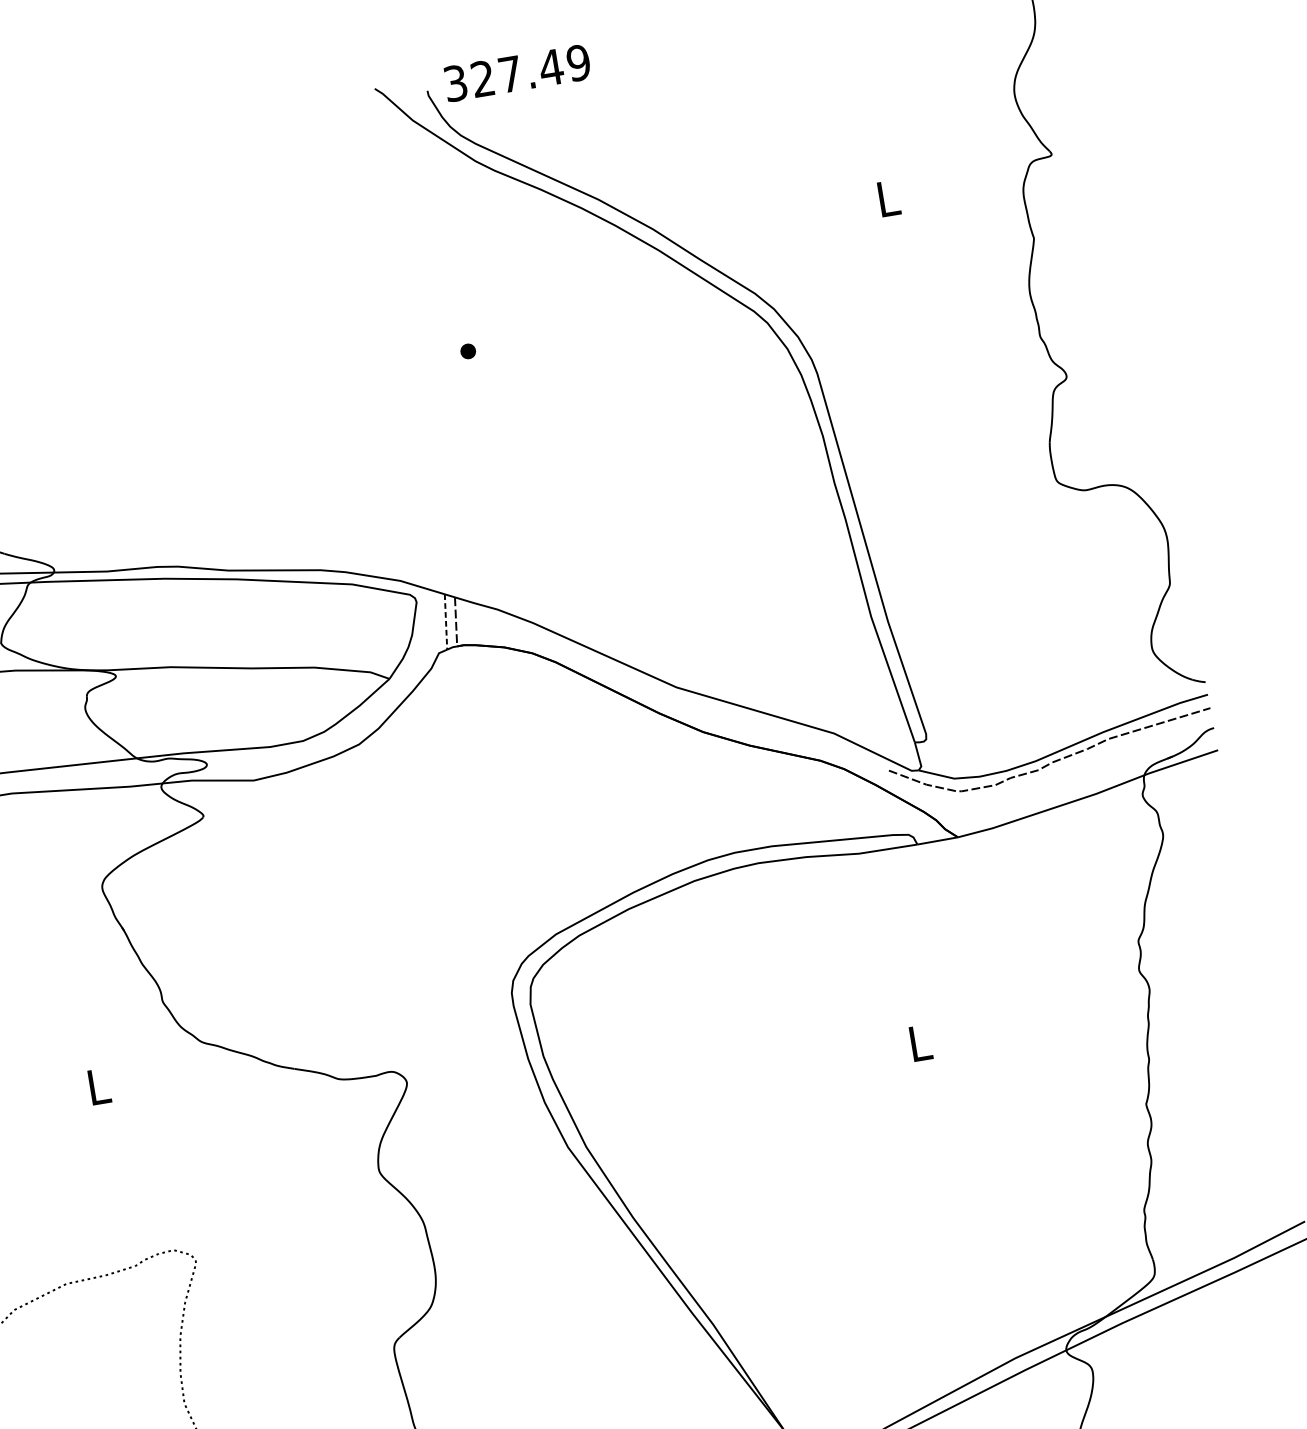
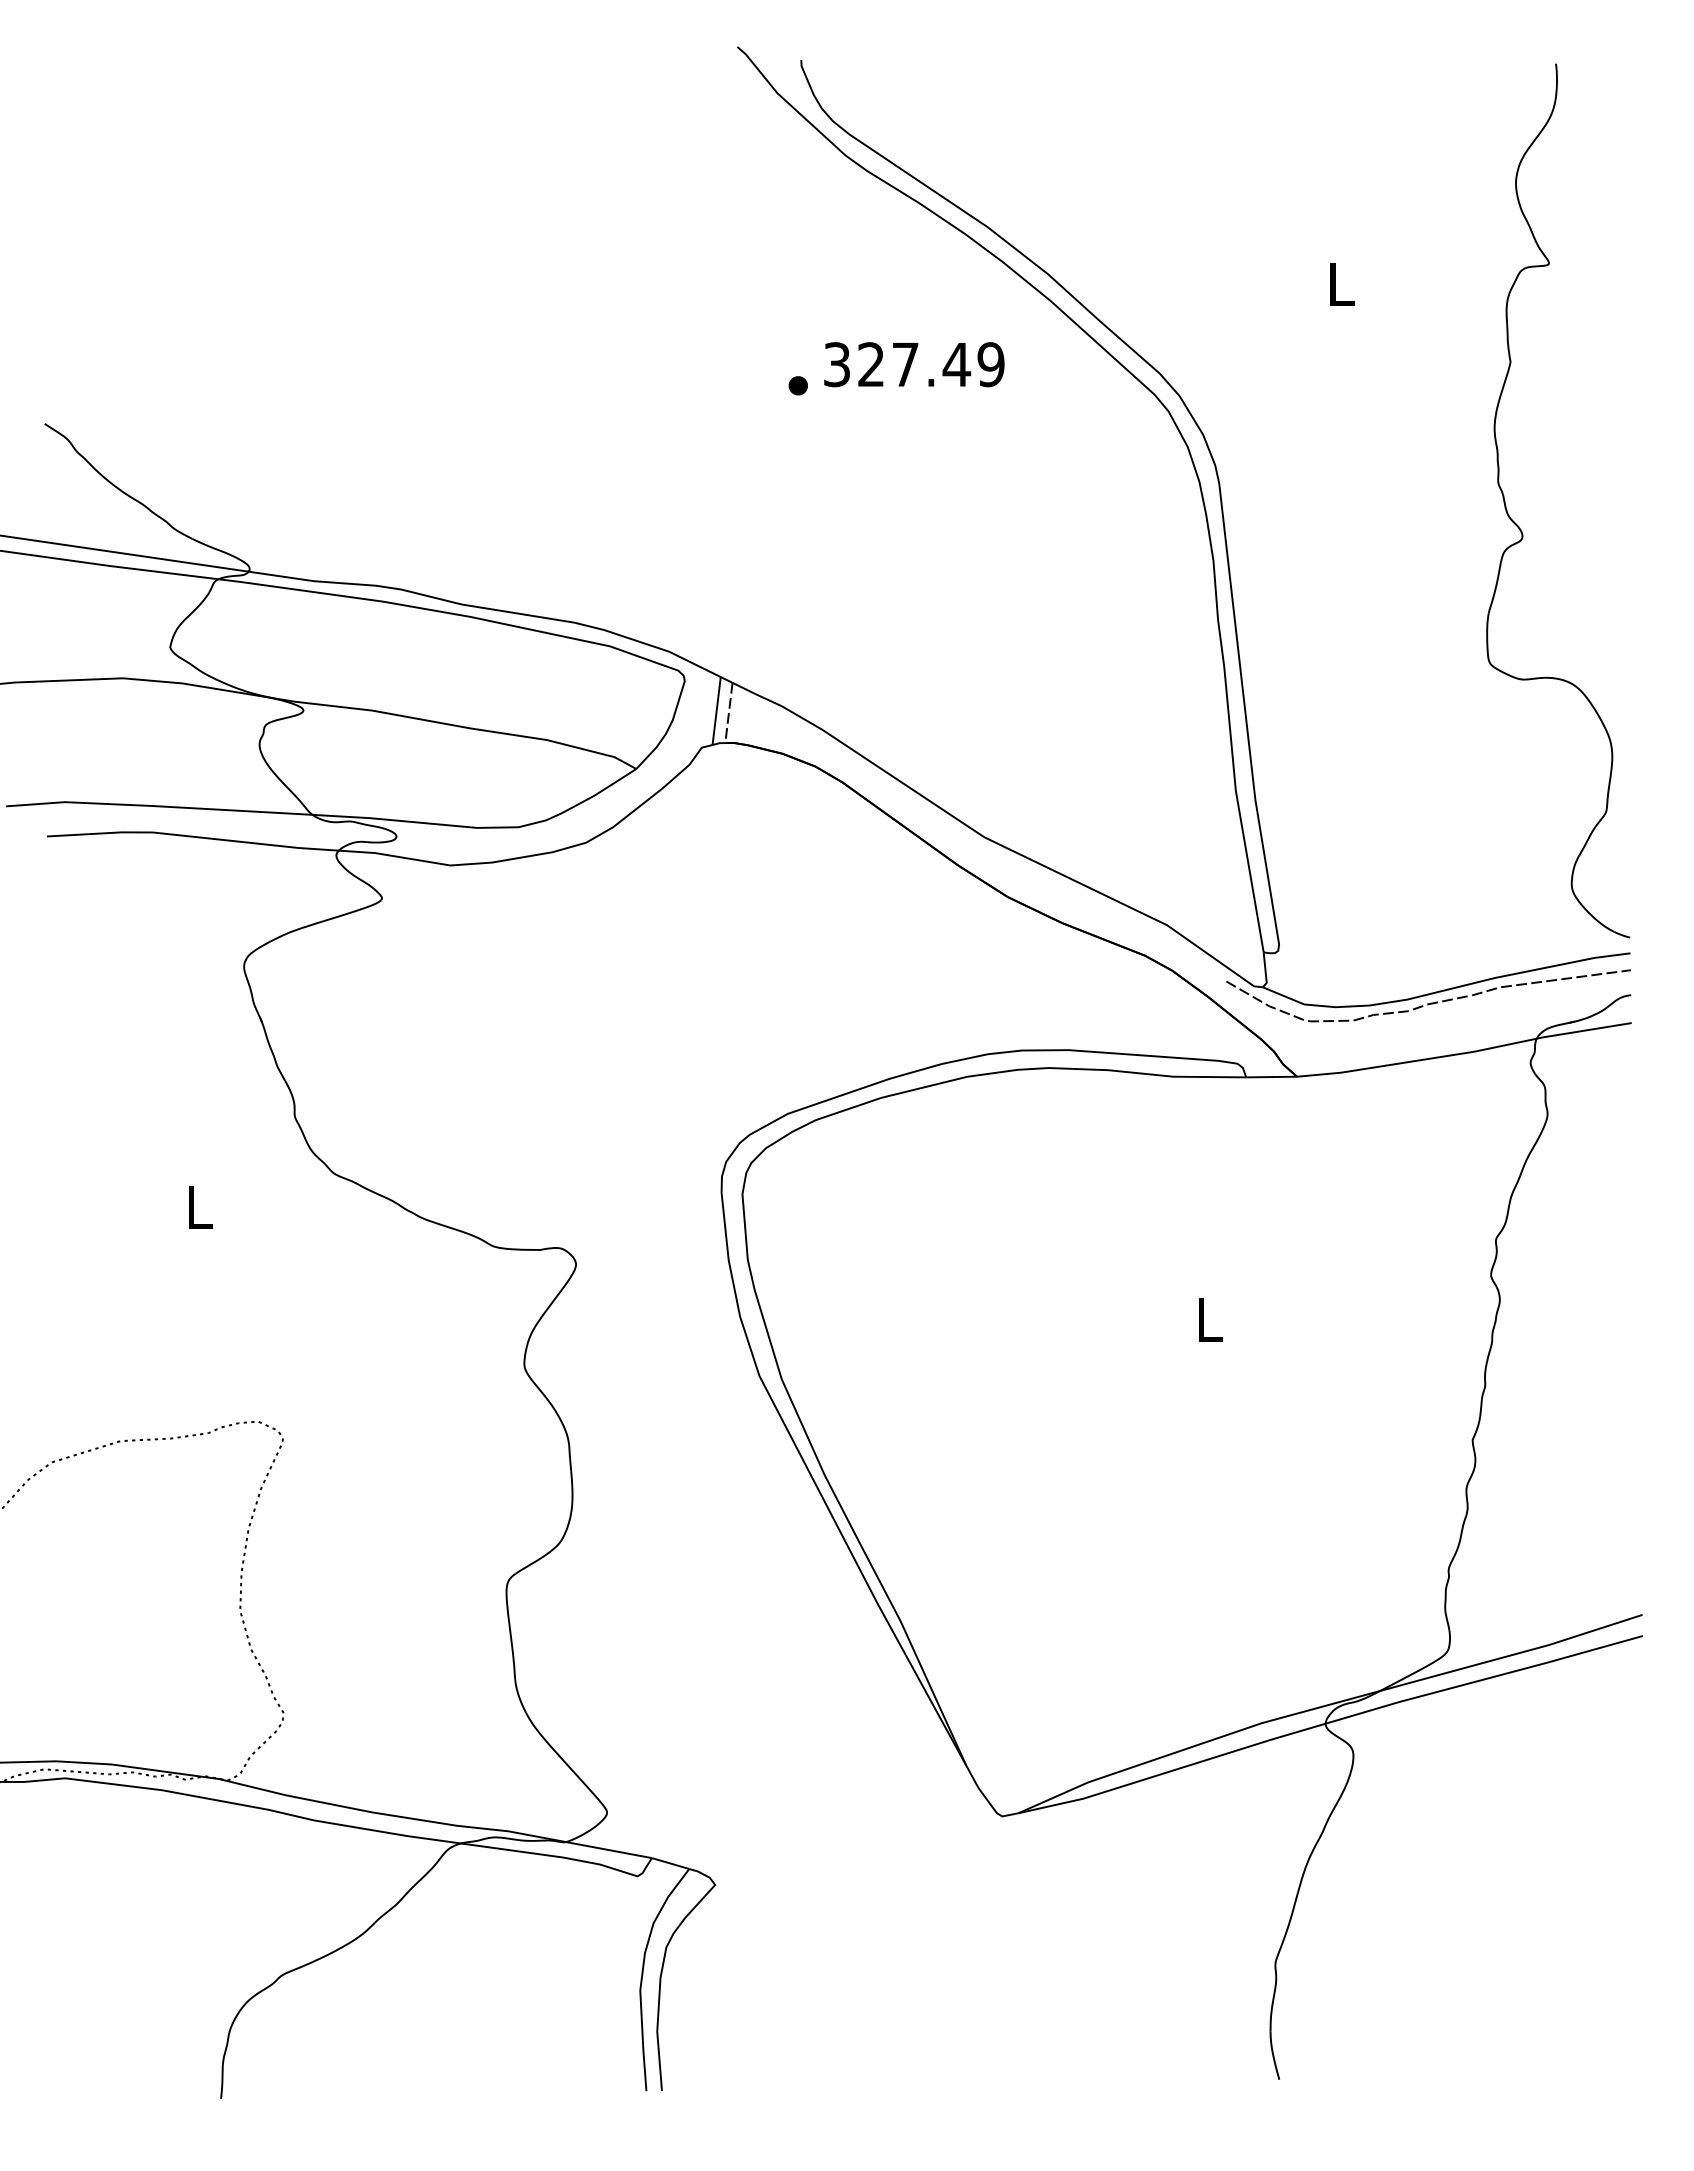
text: (517, 73) -> (914, 364), moved
line: (445, 622) -> (716, 711), dashed -> solid

